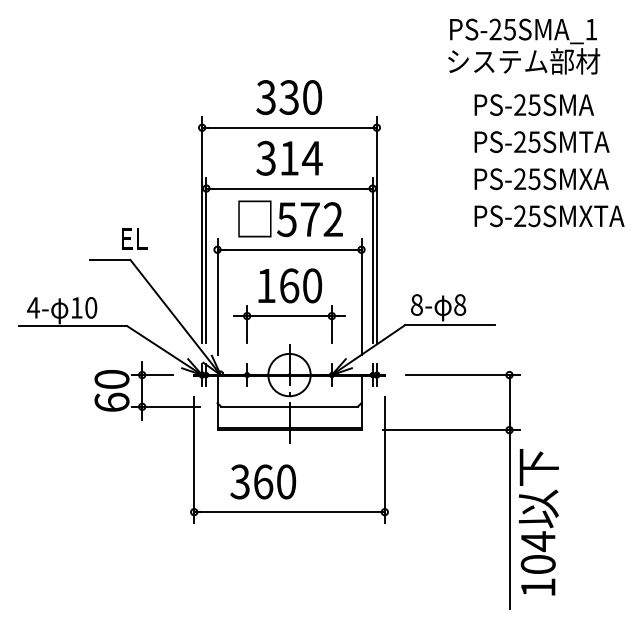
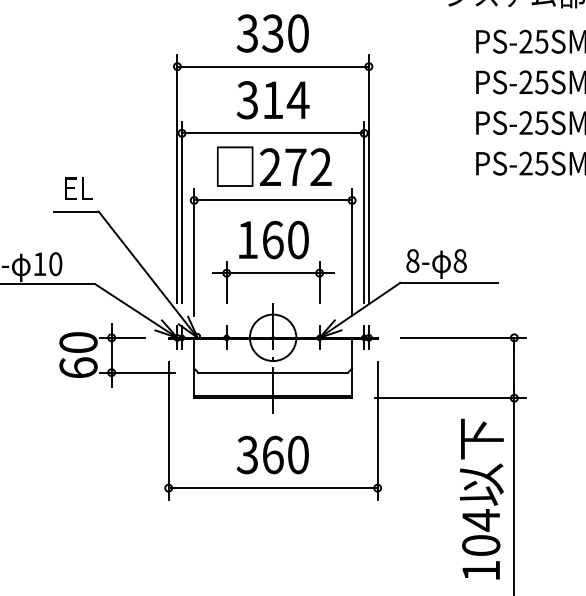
text: (286, 219) -> (269, 167), 572 -> 272
text: (134, 238) -> (79, 188), moved
text: (263, 481) -> (273, 454), moved
text: (538, 522) -> (481, 499), moved

